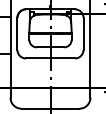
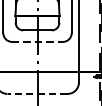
line: (50, 58) -> (37, 41), solid -> dashed
line: (50, 108) -> (37, 93), solid -> dashed

